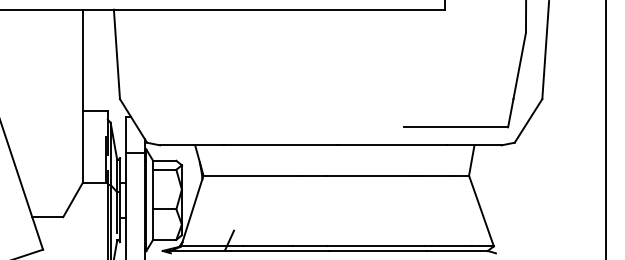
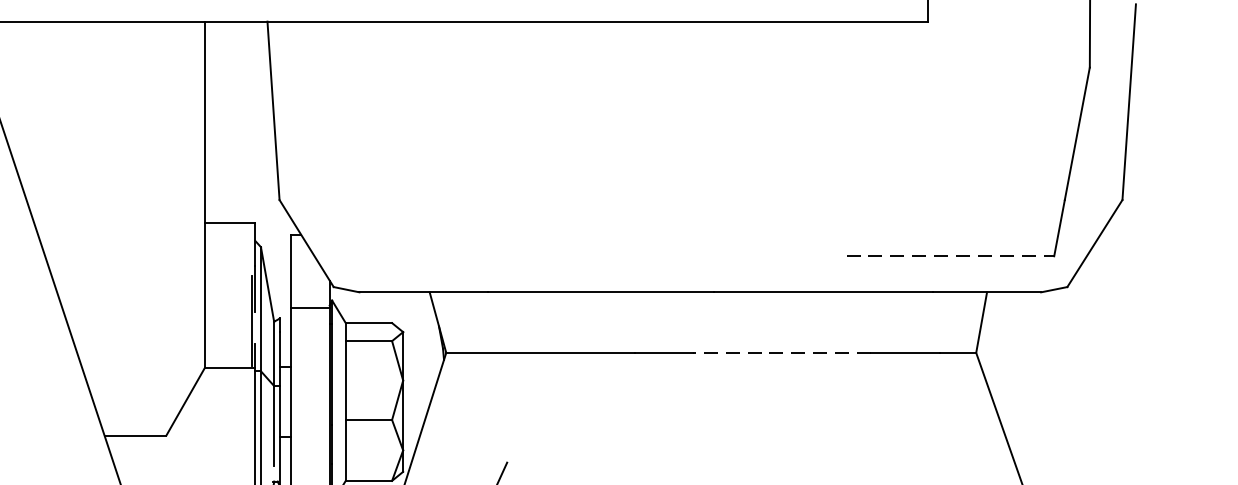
line: (456, 127) -> (951, 256), solid -> dashed
line: (371, 175) -> (781, 352), solid -> dashed

